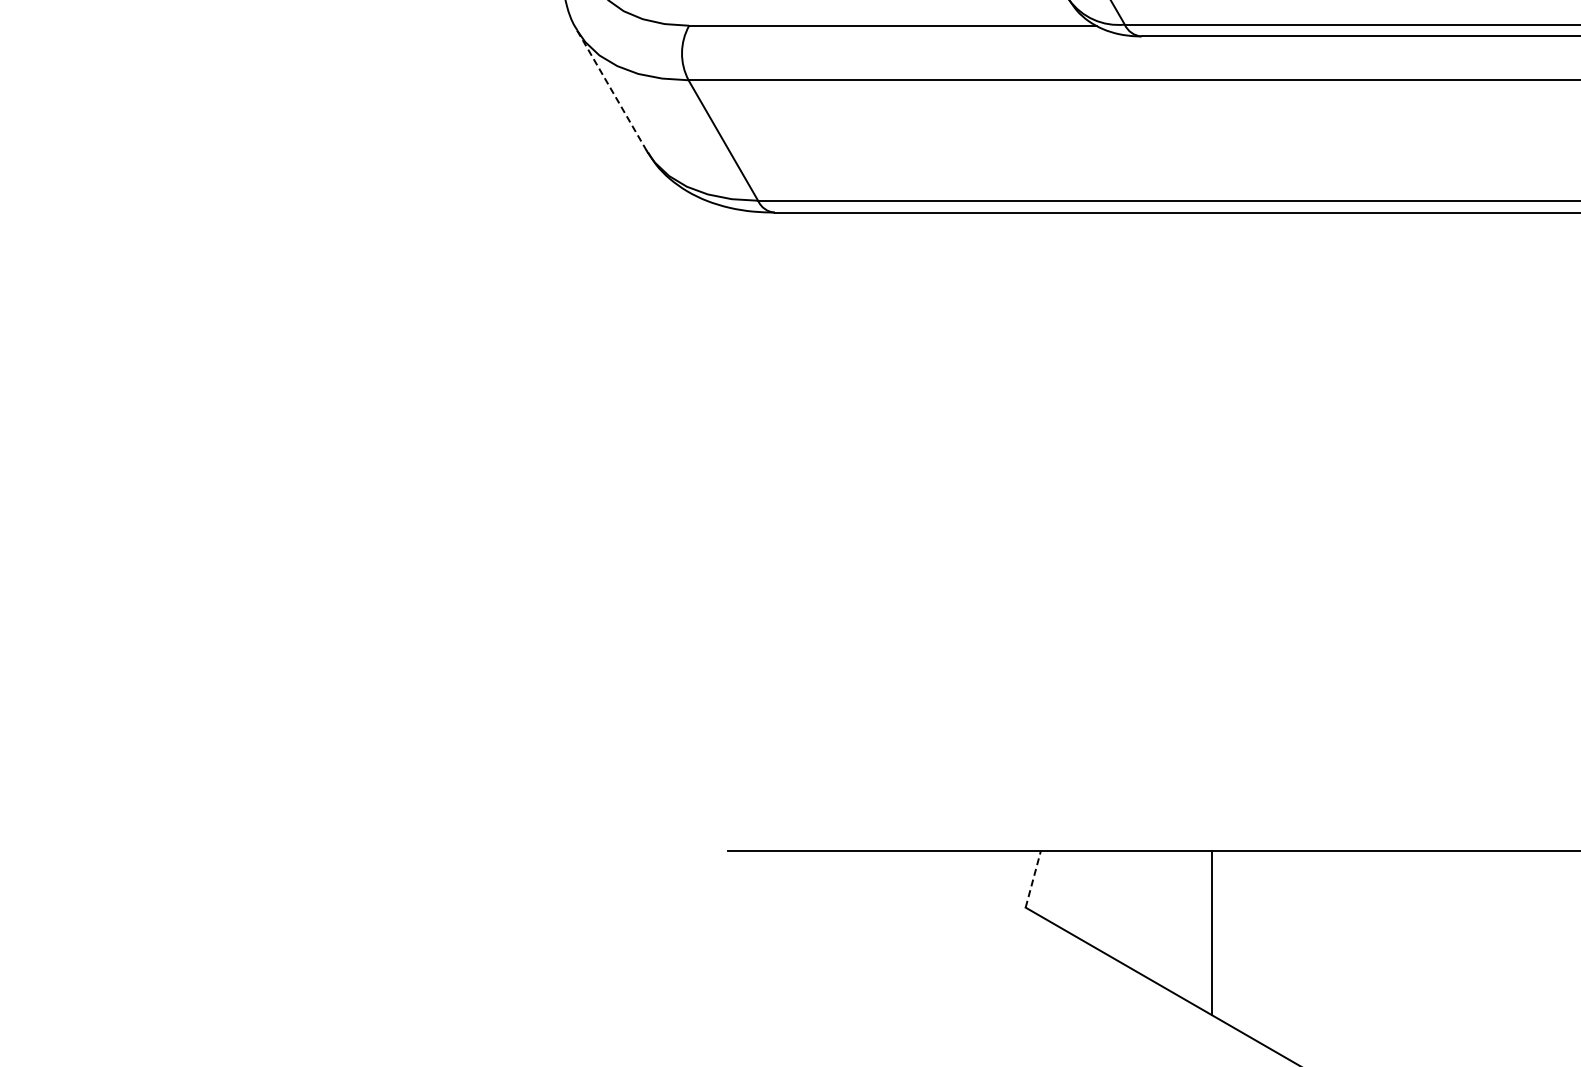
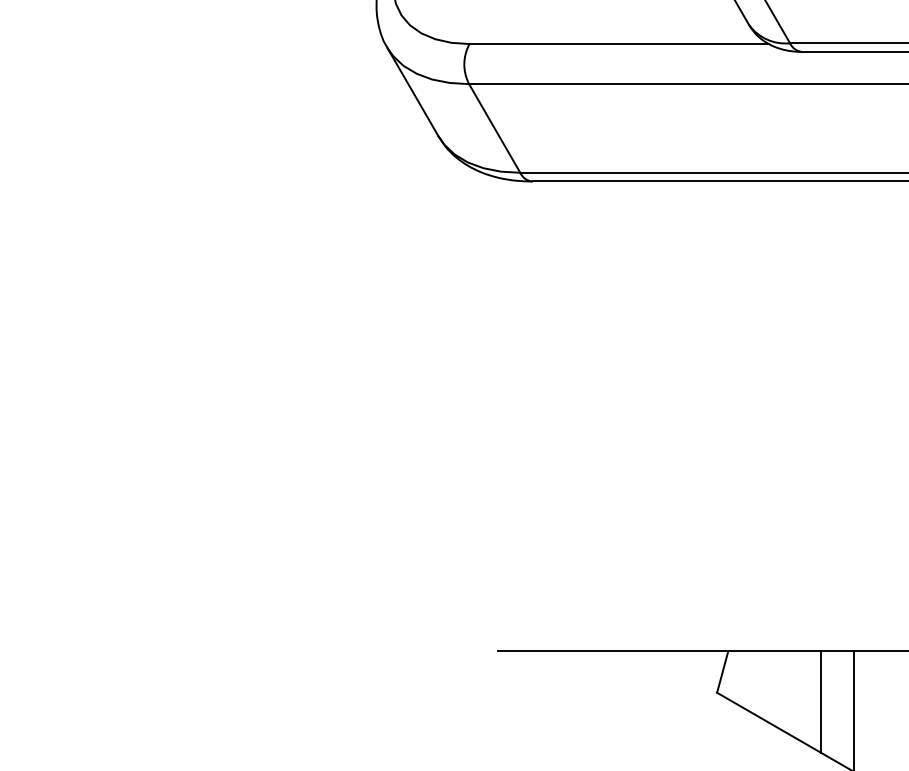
line: (612, 90) -> (413, 91), dashed -> solid
line: (1033, 878) -> (722, 671), dashed -> solid
line: (1167, 920) -> (821, 702), added

